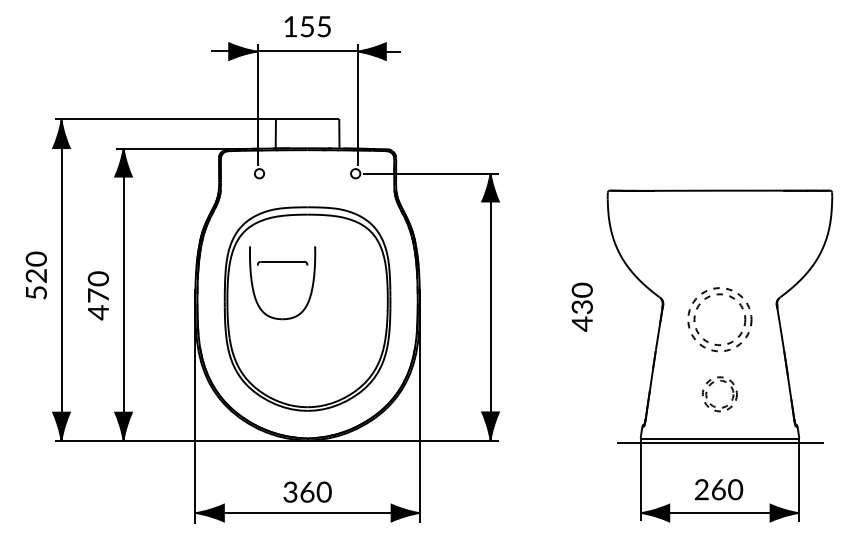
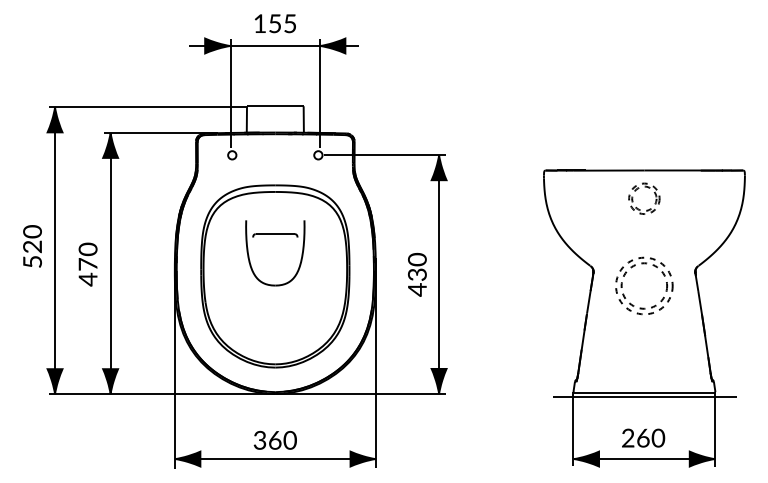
part: (282, 262) -> (275, 234), moved
text: (581, 306) -> (416, 274), moved
part: (707, 394) -> (633, 198), moved

